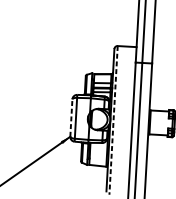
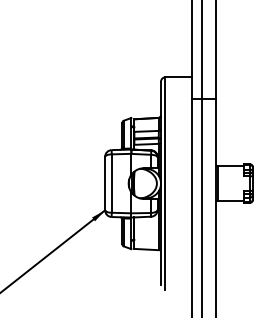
line: (71, 118) -> (105, 183), dashed -> solid
line: (113, 121) -> (165, 184), dashed -> solid

